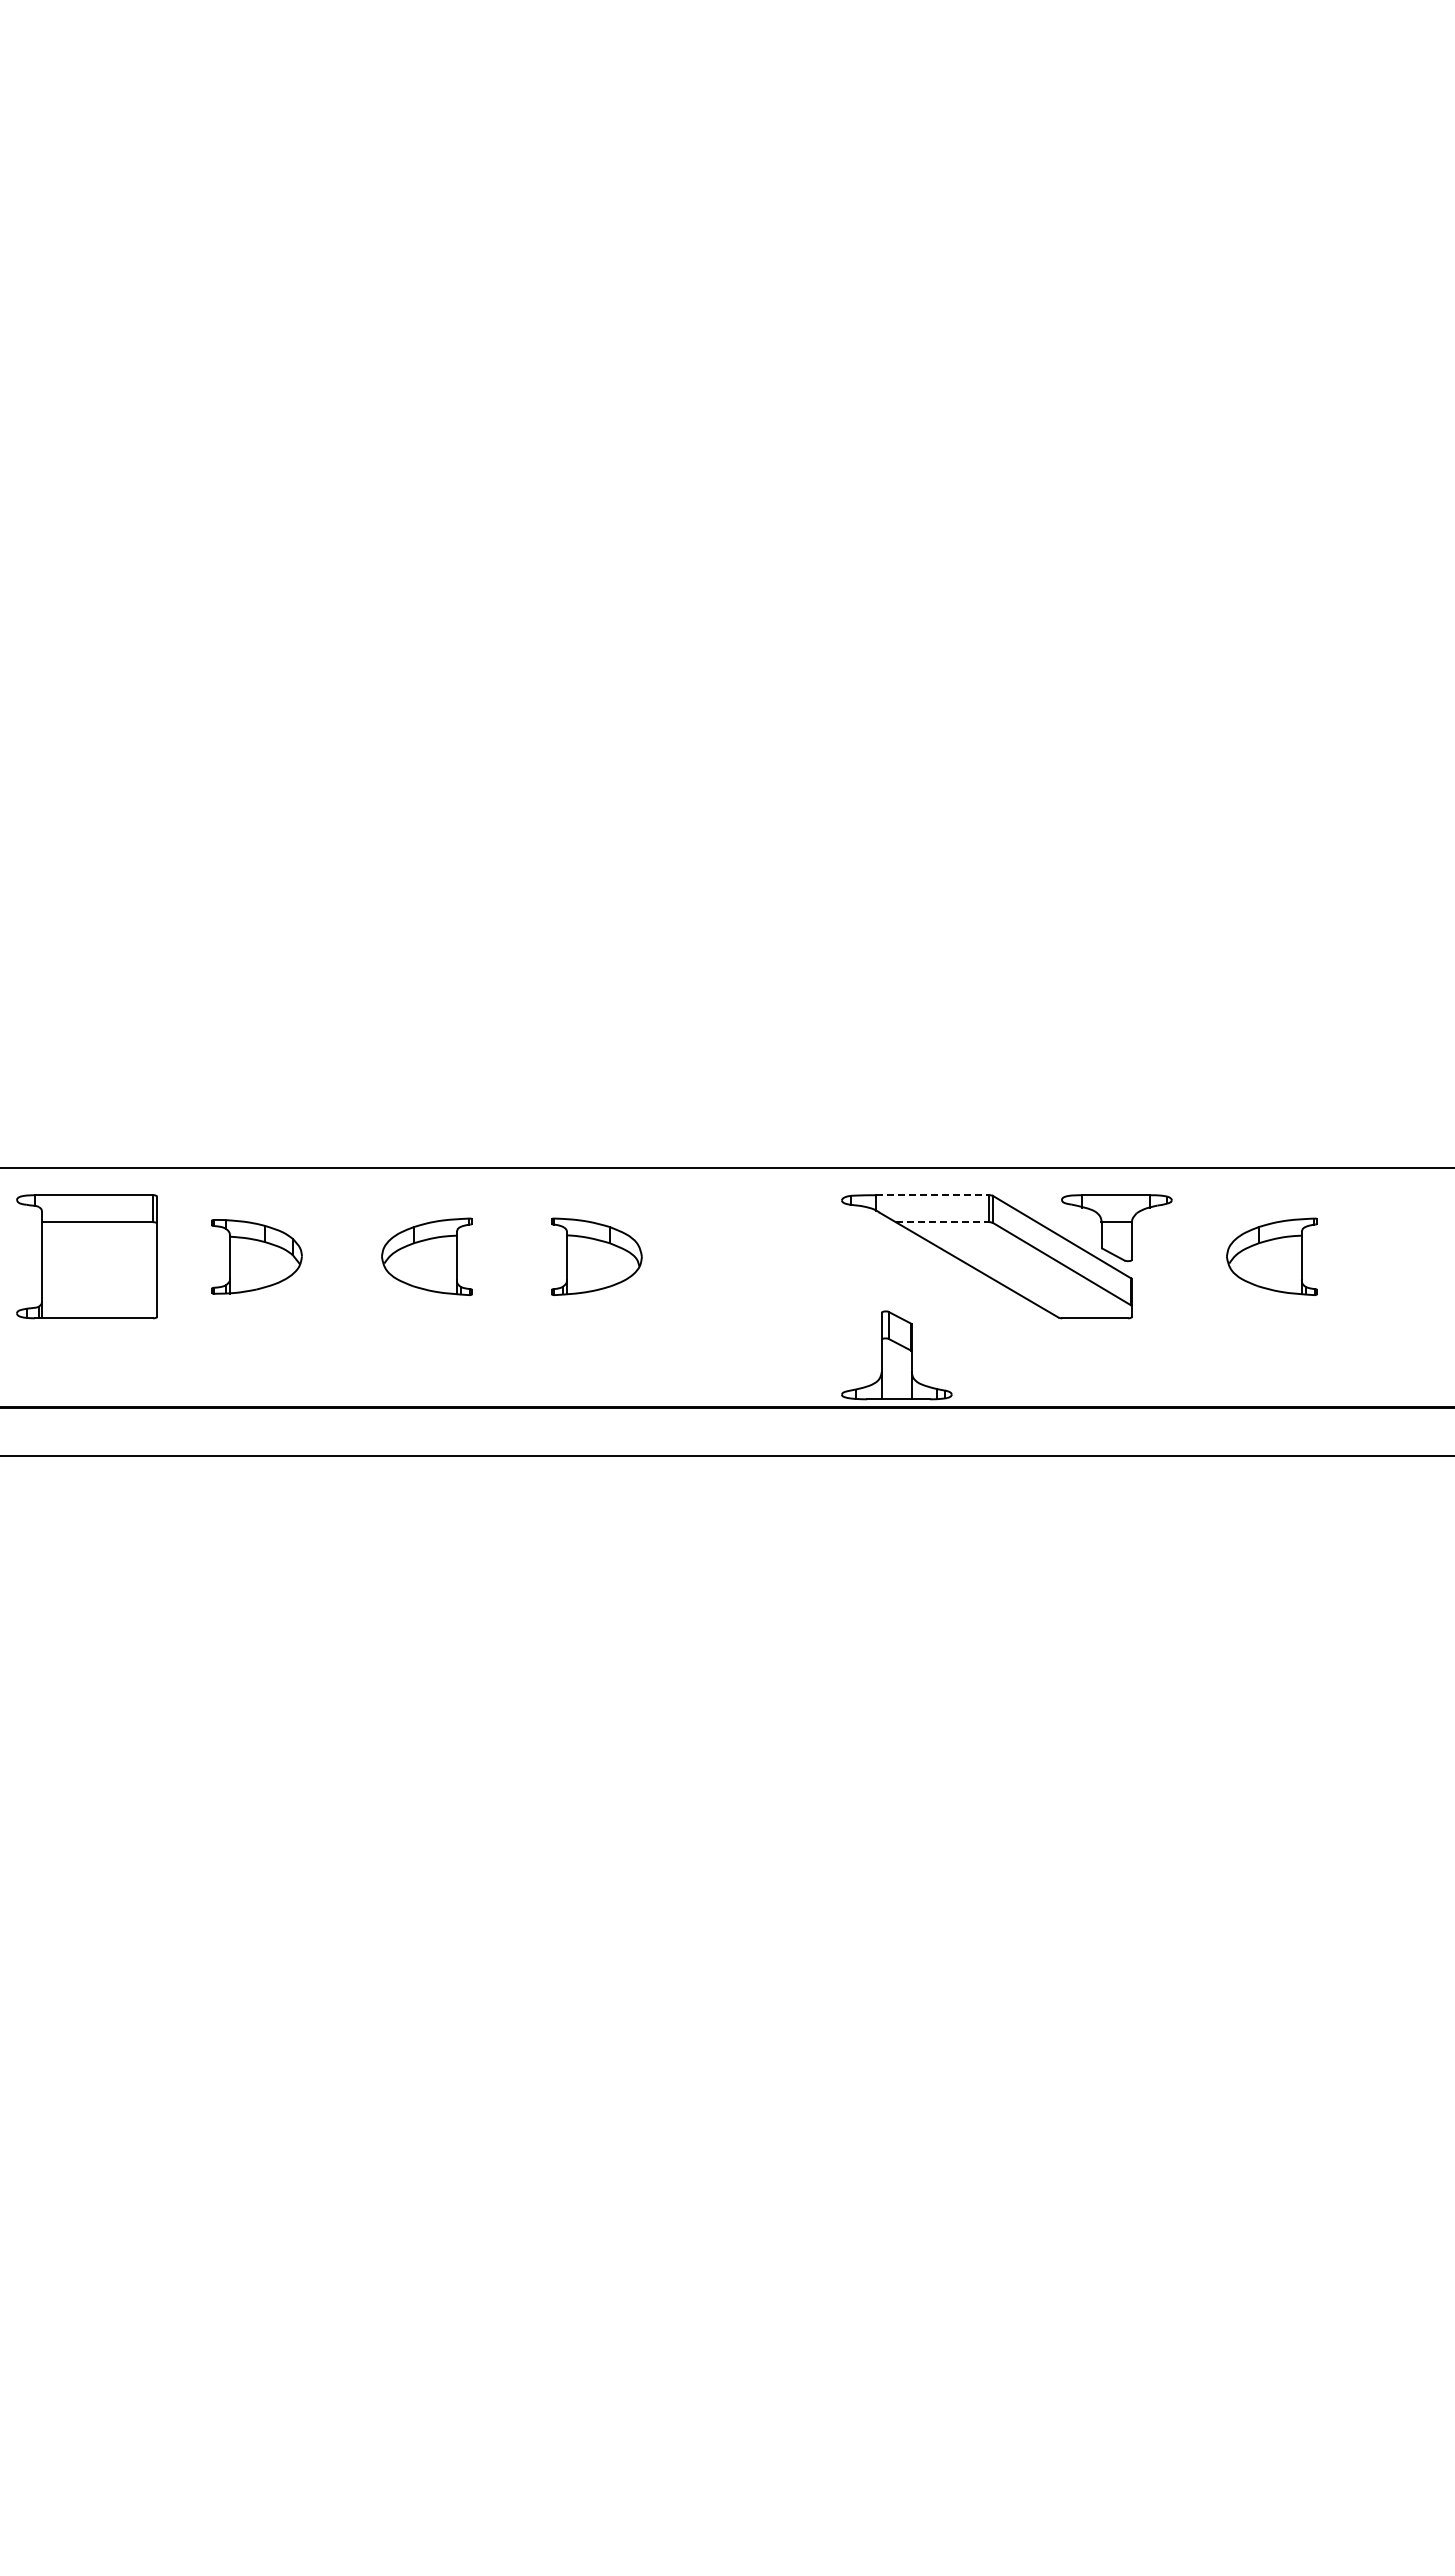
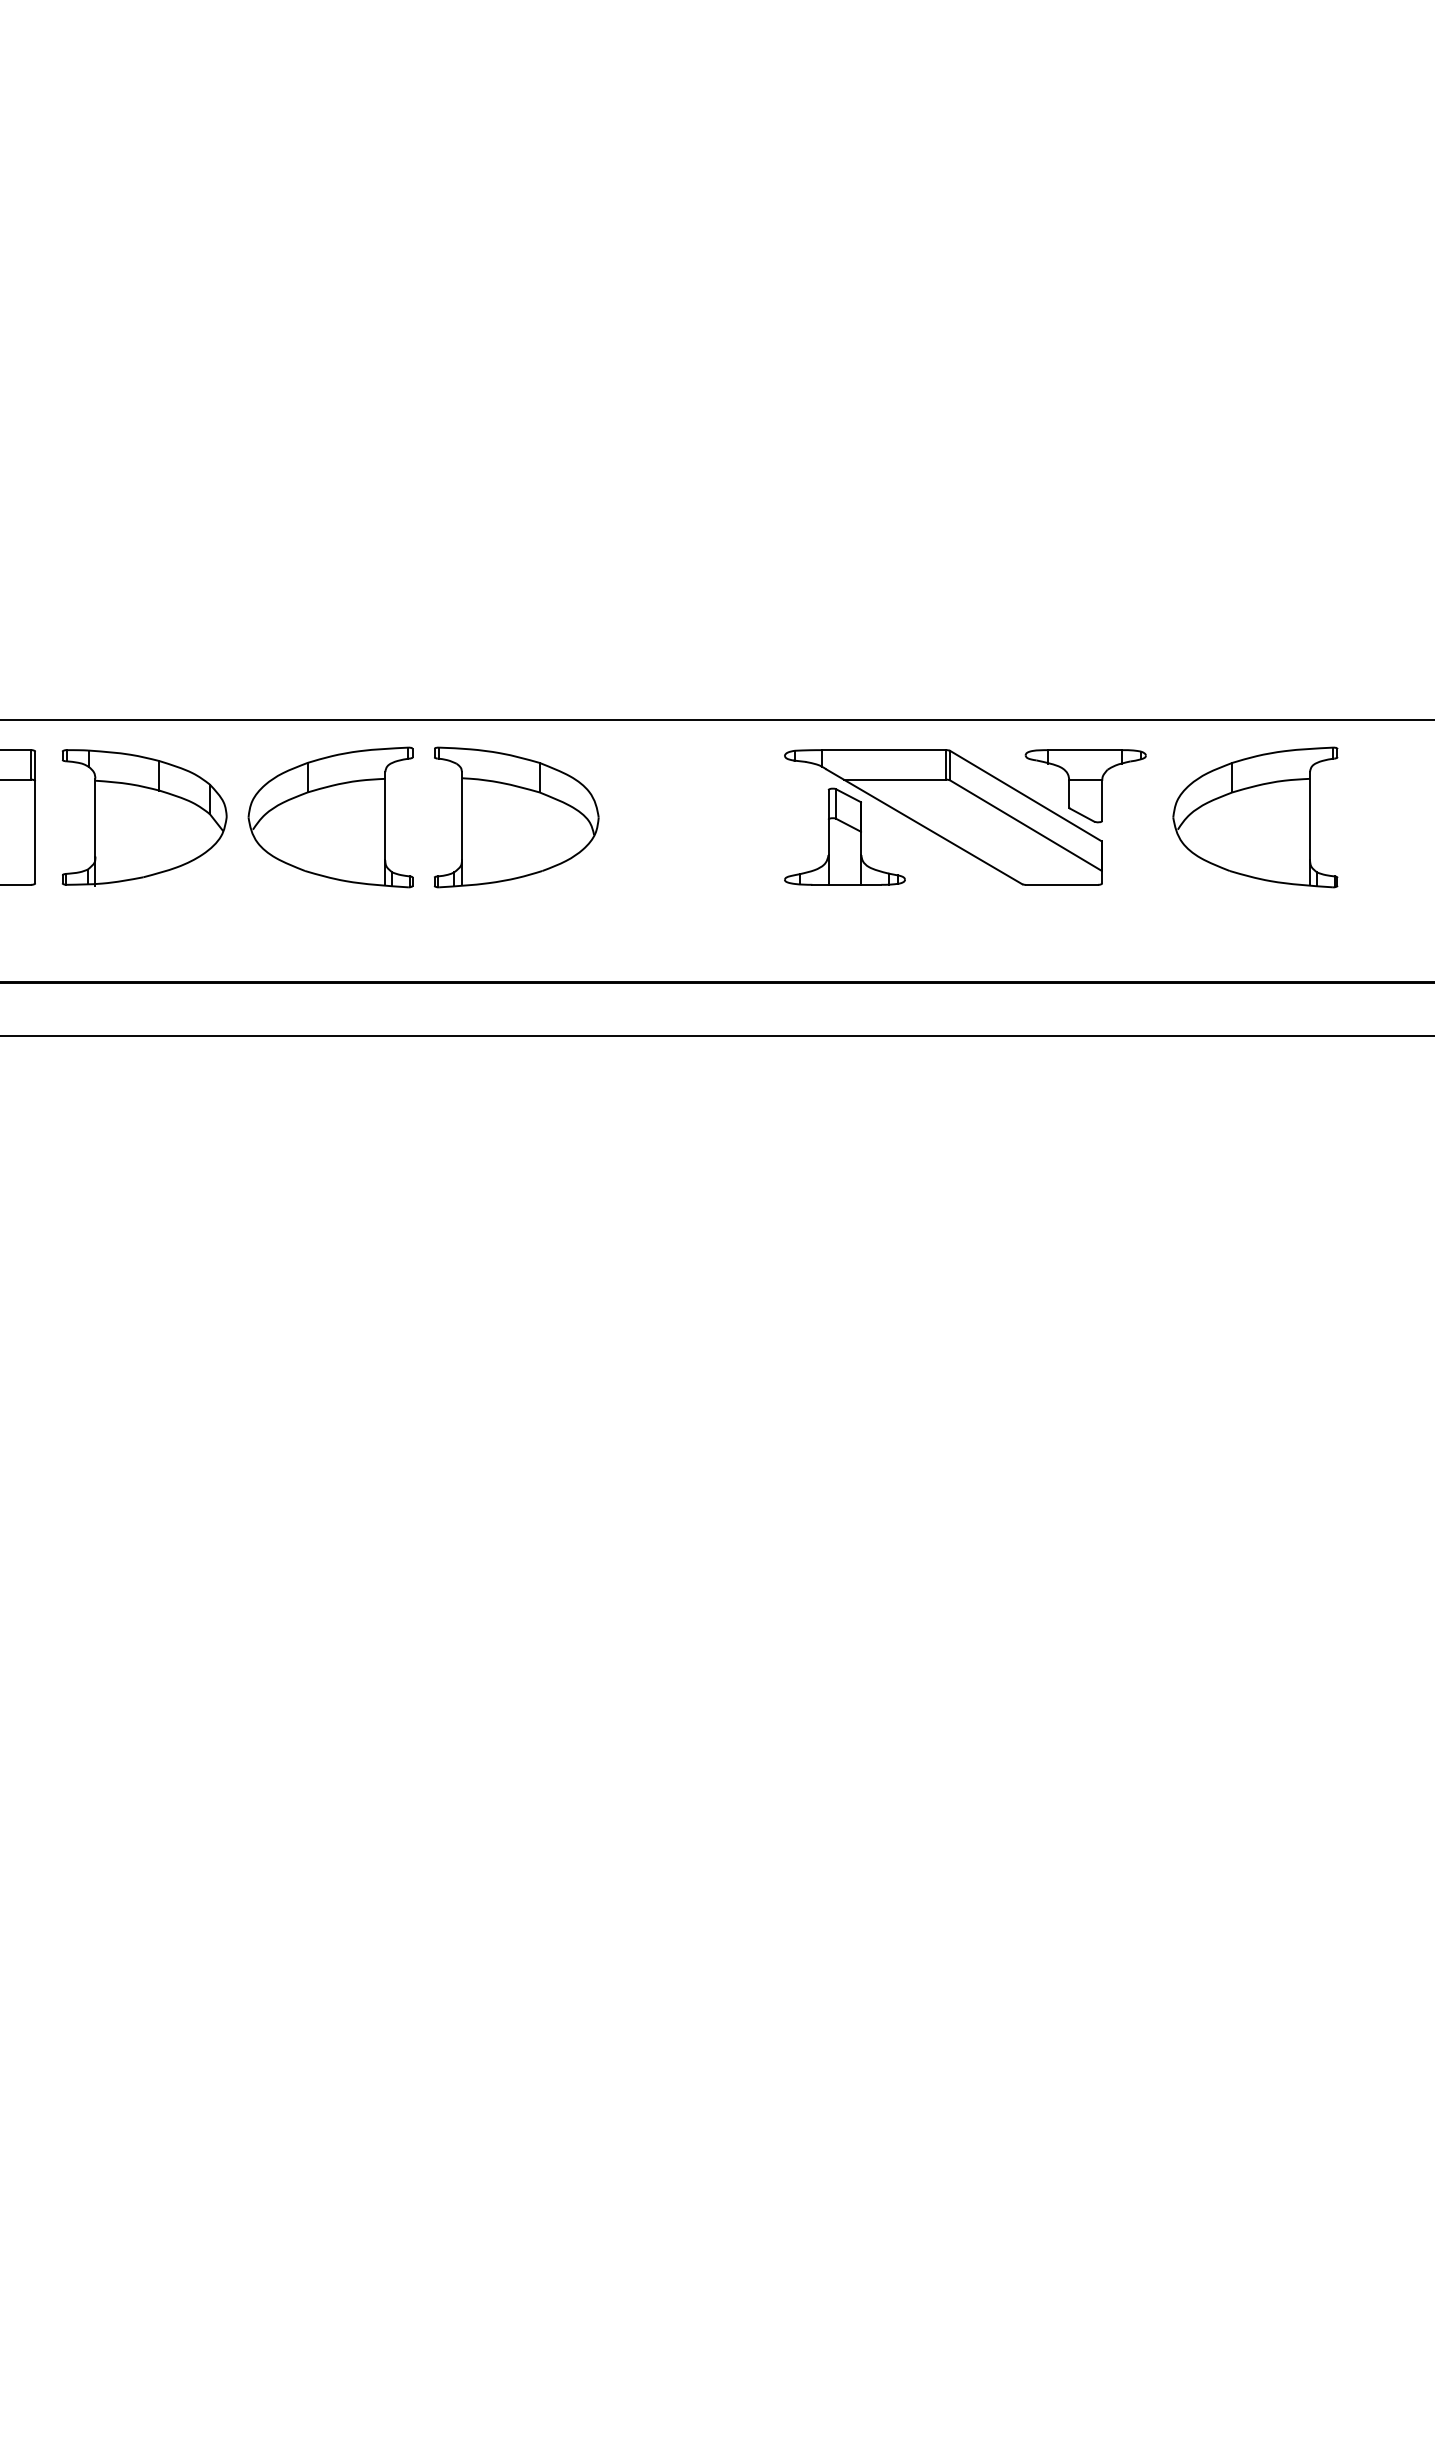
line: (932, 1195) -> (884, 750), dashed -> solid
line: (942, 1222) -> (894, 779), dashed -> solid
part: (256, 1256) -> (144, 817), size x1.67
part: (426, 1256) -> (330, 817), size x1.67
part: (596, 1256) -> (516, 817), size x1.67
part: (1271, 1256) -> (1255, 817), size x1.67
part: (896, 1355) -> (844, 836), moved

